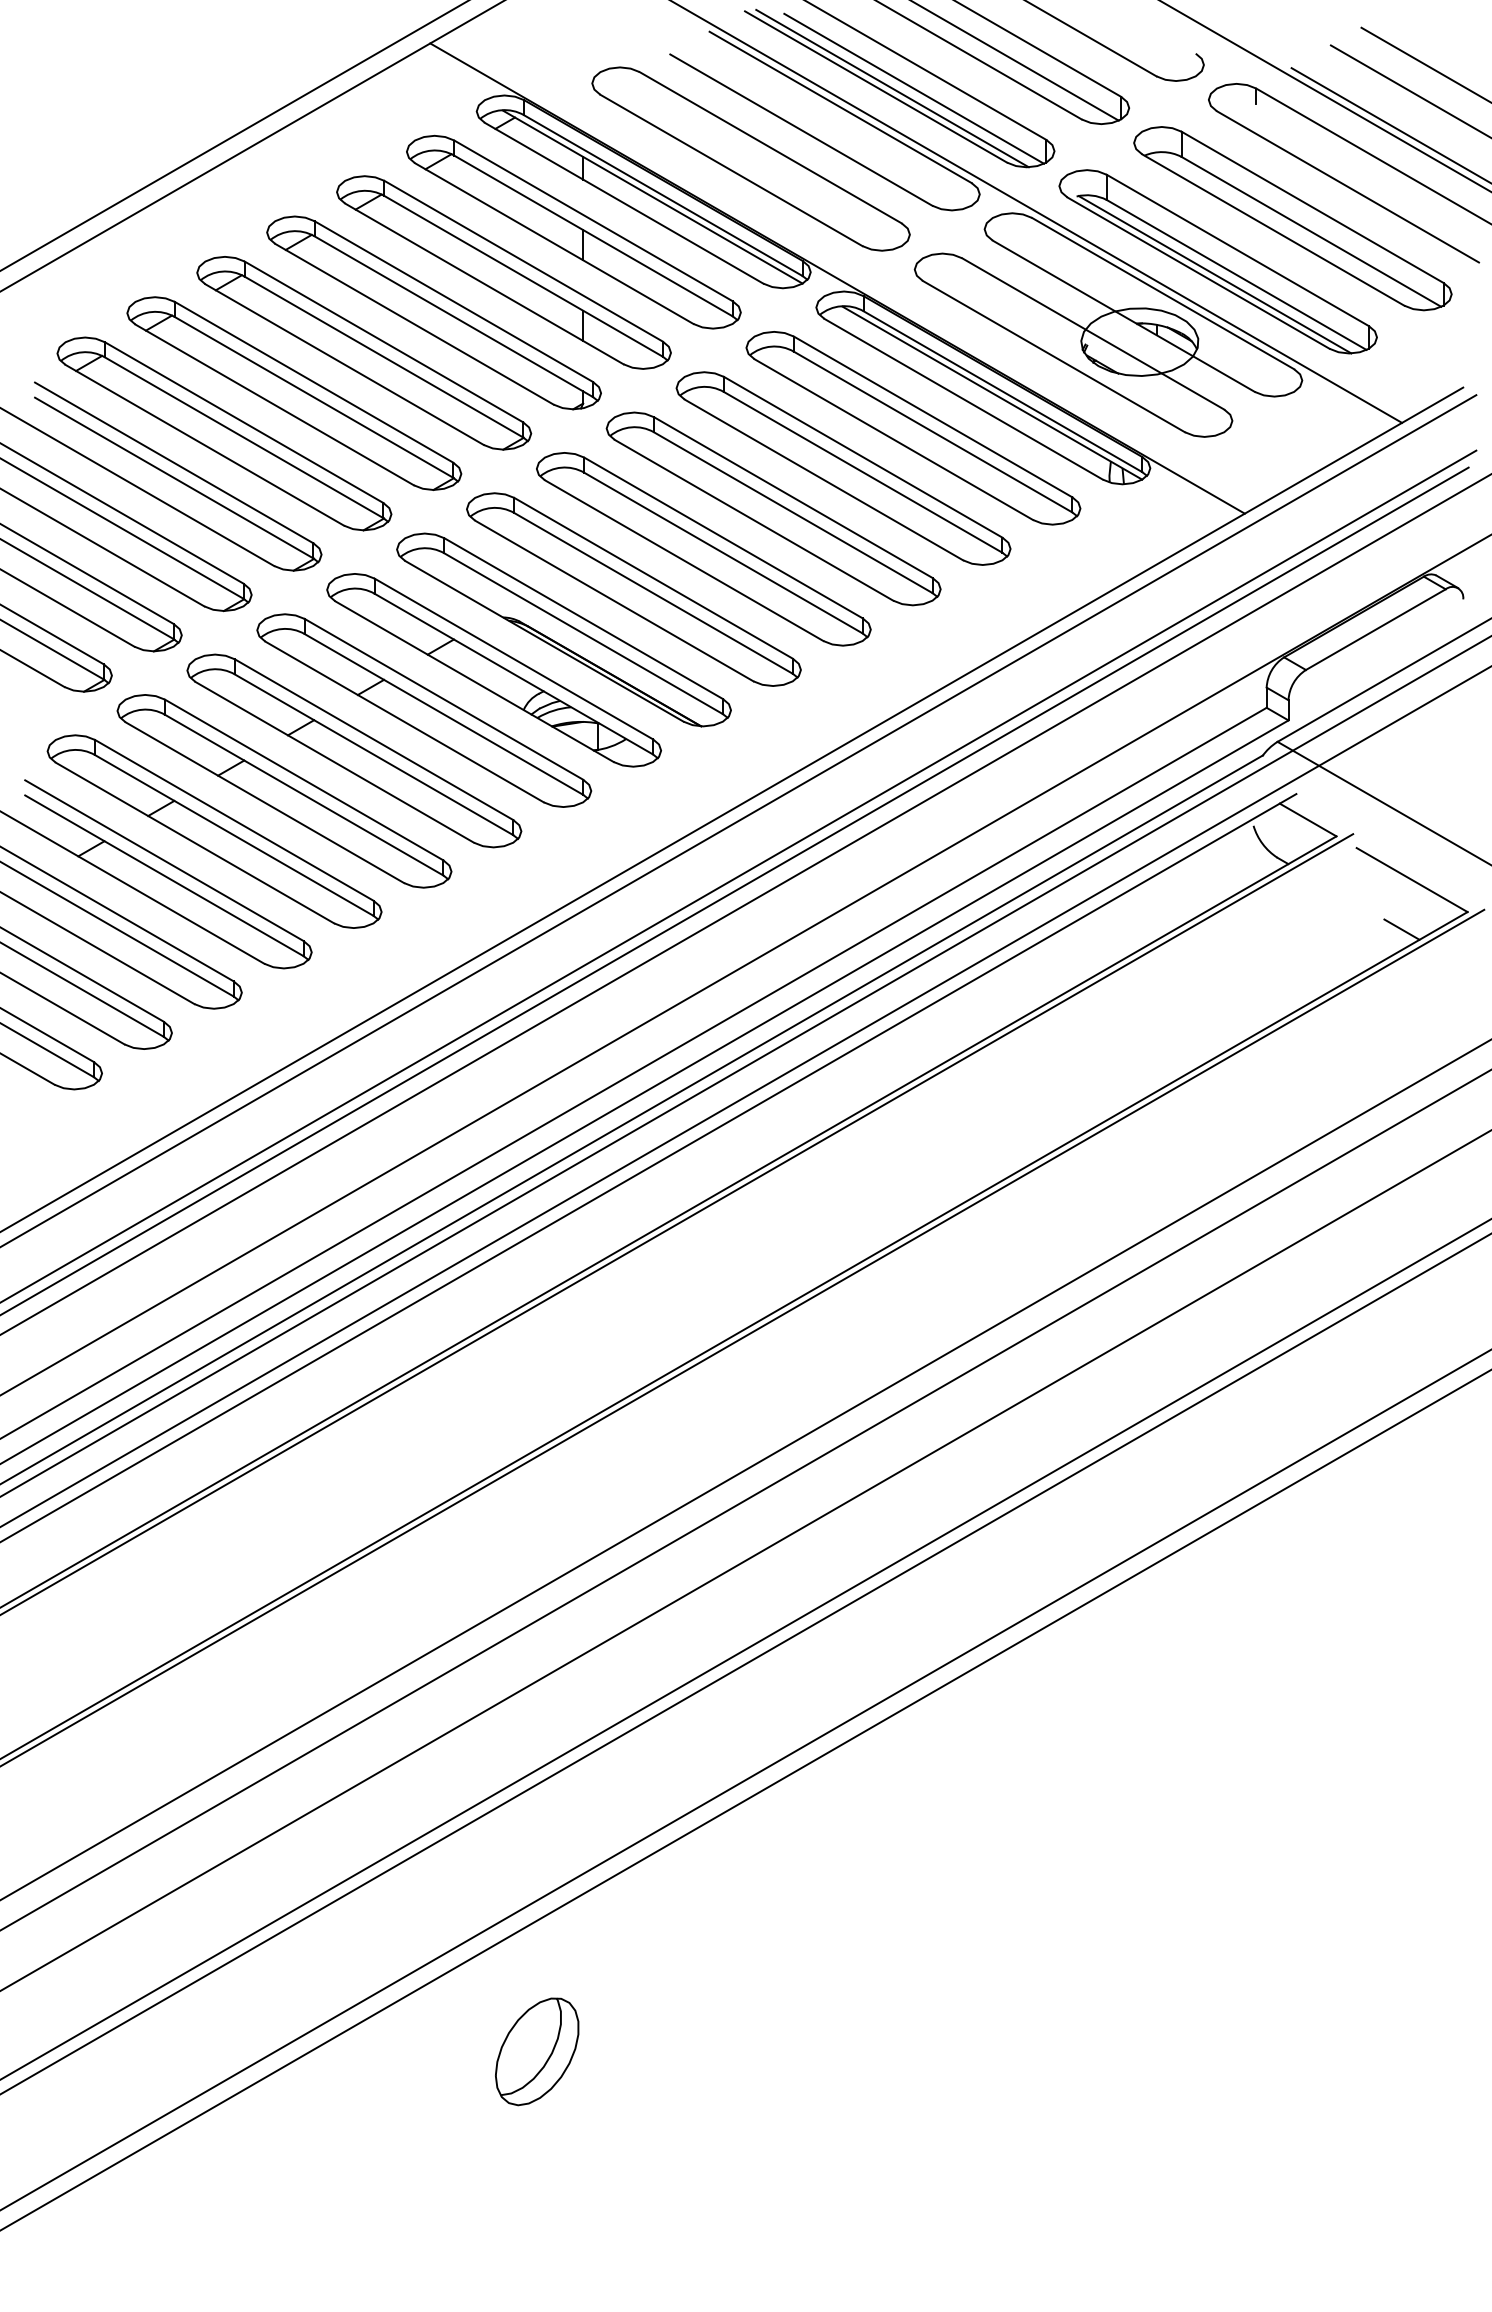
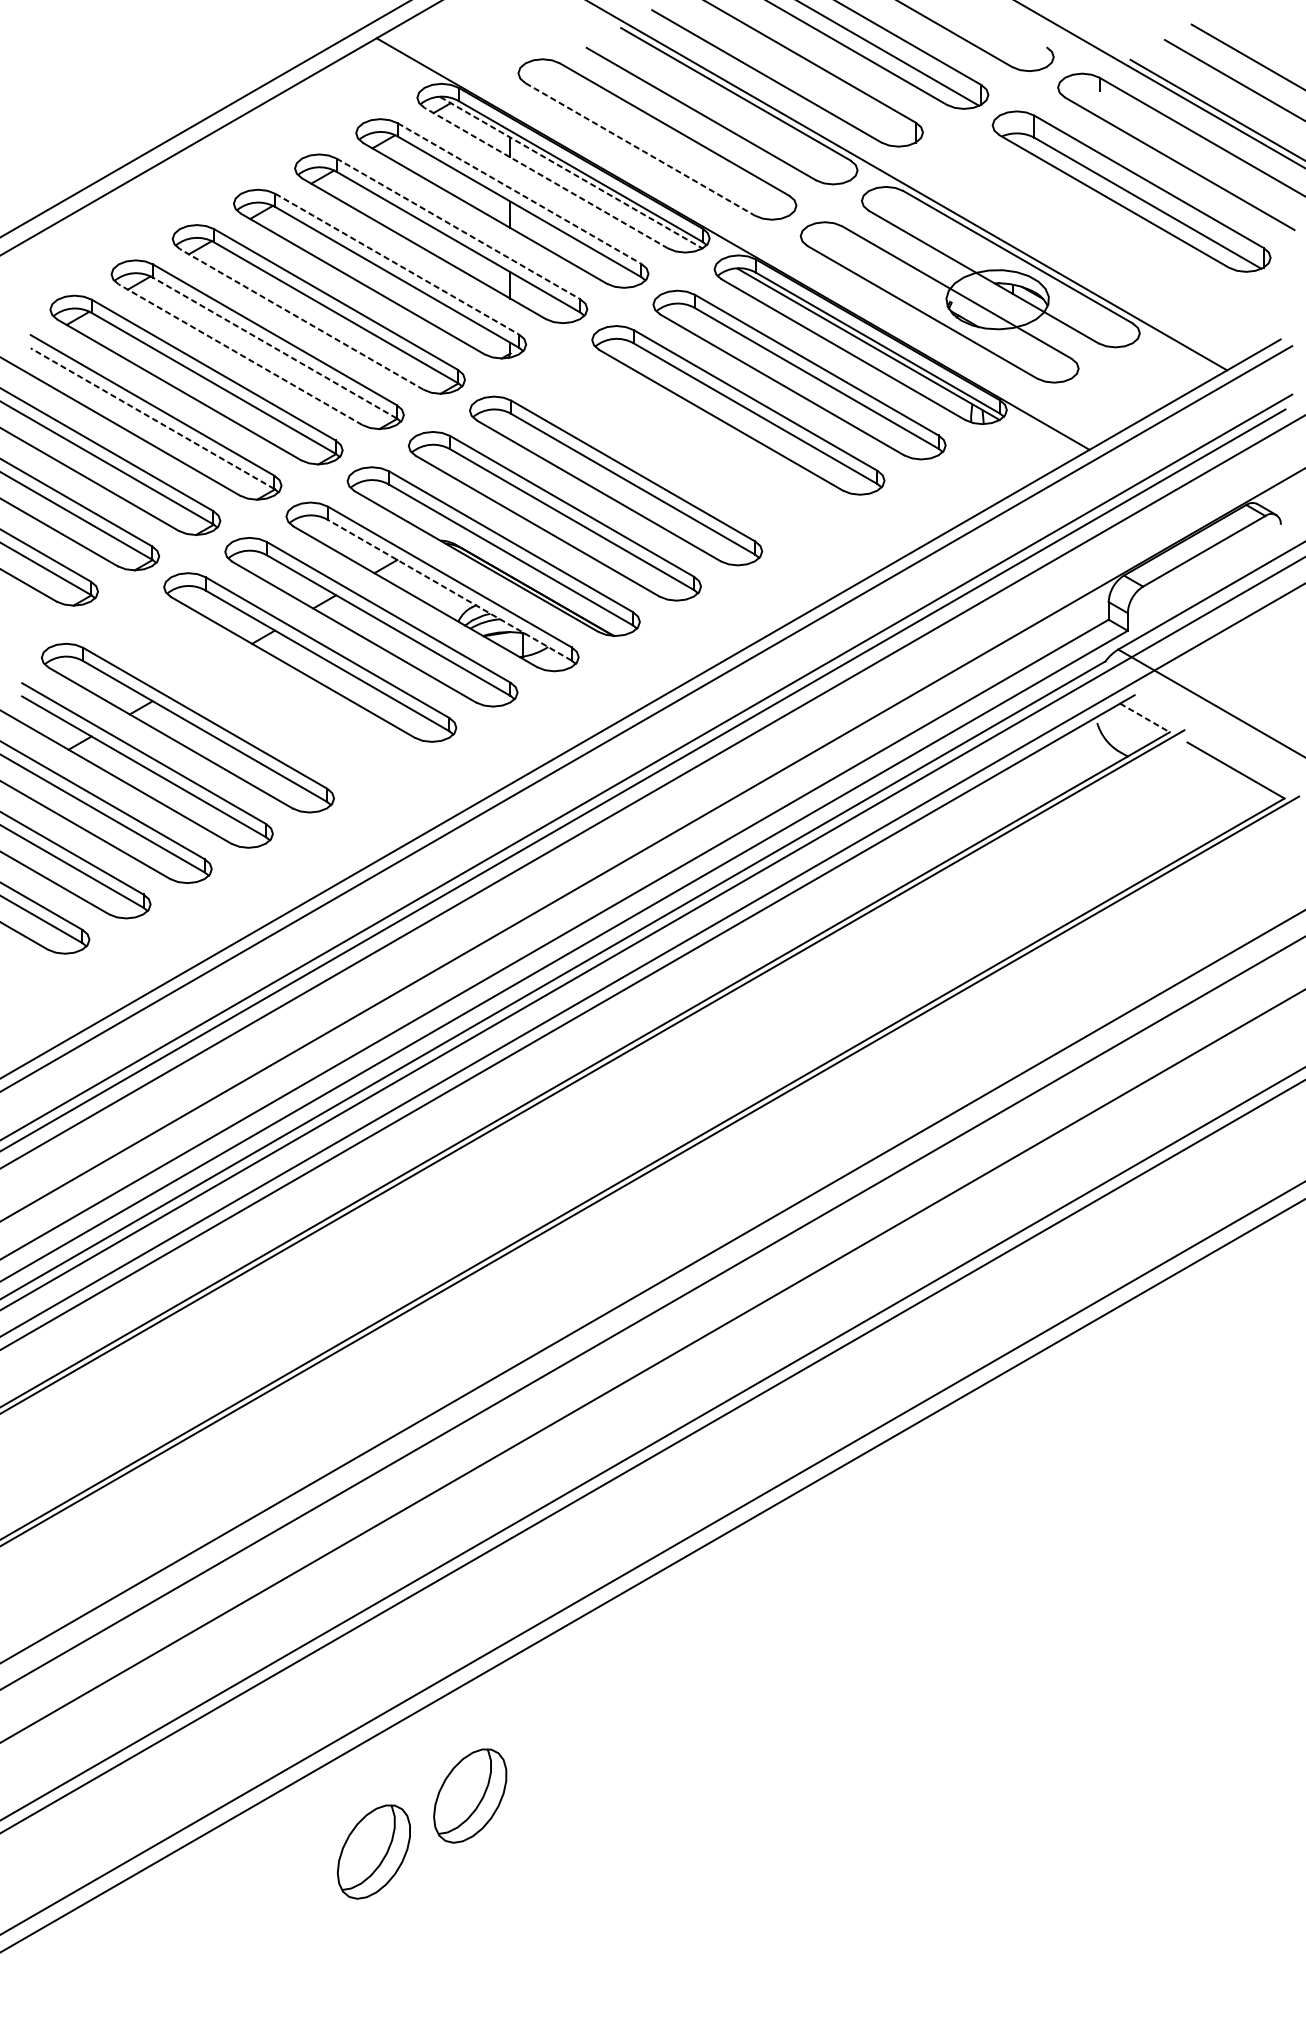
line: (892, 88) -> (781, 77), removed
line: (914, 88) -> (800, 77), removed
line: (731, 170) -> (640, 149), solid -> dashed
line: (652, 197) -> (571, 173), solid -> dashed
line: (624, 203) -> (546, 178), solid -> dashed
line: (593, 220) -> (519, 193), solid -> dashed
line: (523, 261) -> (458, 229), solid -> dashed
part: (1217, 261) -> (1065, 229), removed
line: (453, 301) -> (397, 264), solid -> dashed
line: (344, 364) -> (301, 319), solid -> dashed
line: (314, 397) -> (275, 348), solid -> dashed
line: (274, 404) -> (240, 354), solid -> dashed
line: (174, 478) -> (152, 419), solid -> dashed
part: (773, 508) -> (677, 445), removed
line: (513, 674) -> (449, 590), solid -> dashed
part: (284, 791) -> (249, 692), removed
line: (1308, 820) -> (1145, 718), solid -> dashed
line: (1401, 929) -> (1226, 813), removed
part: (427, 2115) -> (374, 1851), added

